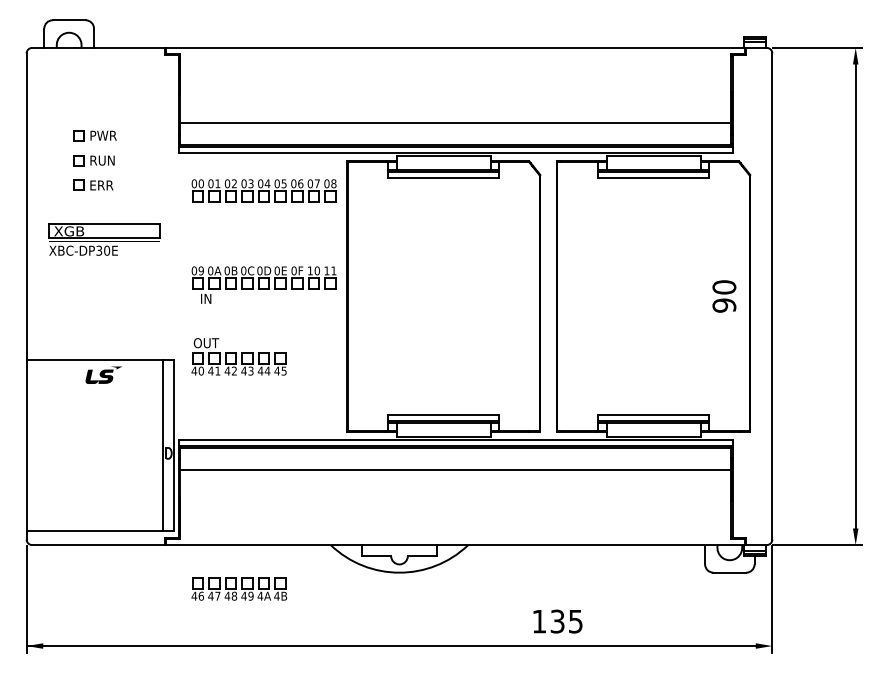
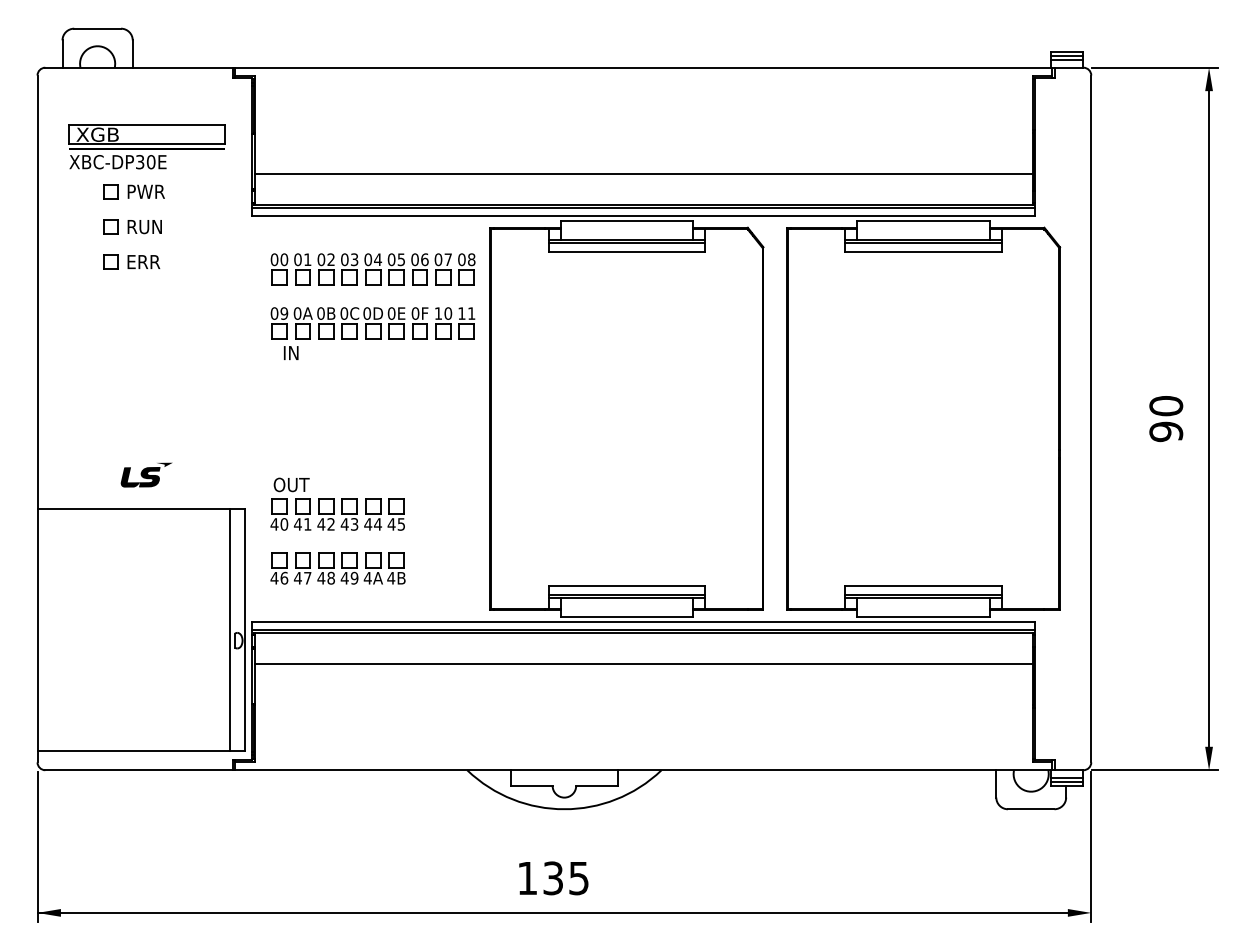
part: (104, 239) -> (147, 146), moved
part: (263, 284) -> (372, 332), moved
text: (724, 296) -> (1166, 418), moved
part: (103, 374) -> (146, 474), moved
part: (239, 588) -> (338, 567), moved
text: (557, 621) -> (553, 878), moved

